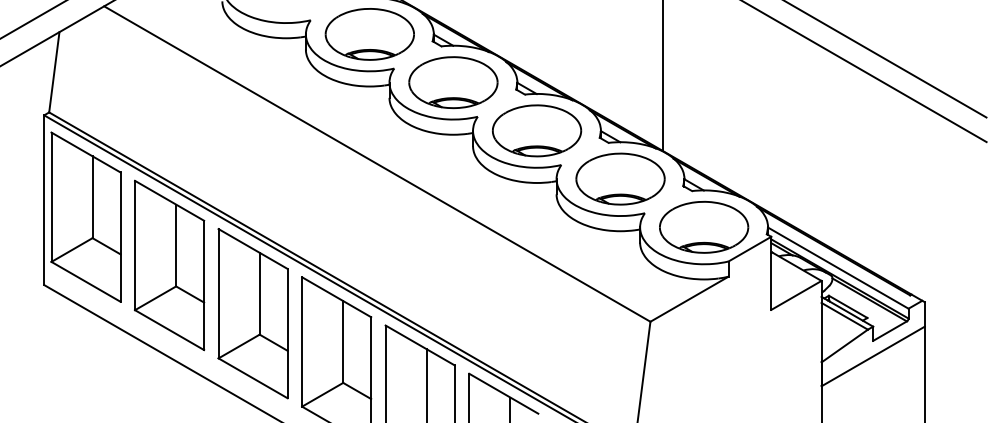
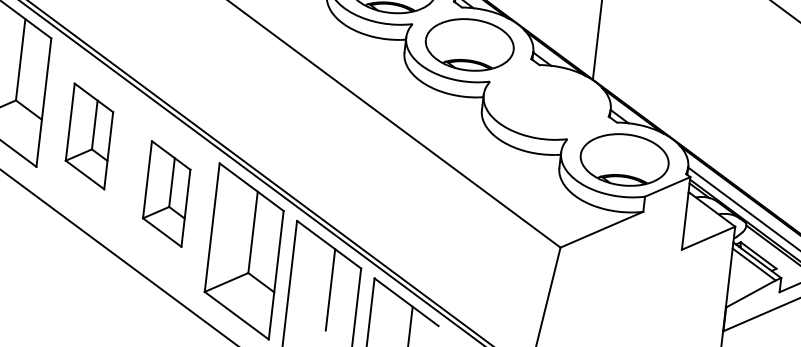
part: (620, 178) -> (547, 101), removed
part: (169, 265) -> (89, 136), size x0.6
part: (252, 313) -> (166, 193), size x0.6

